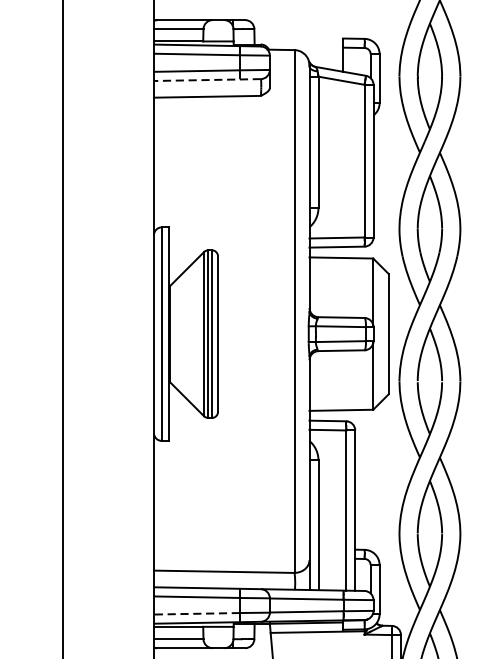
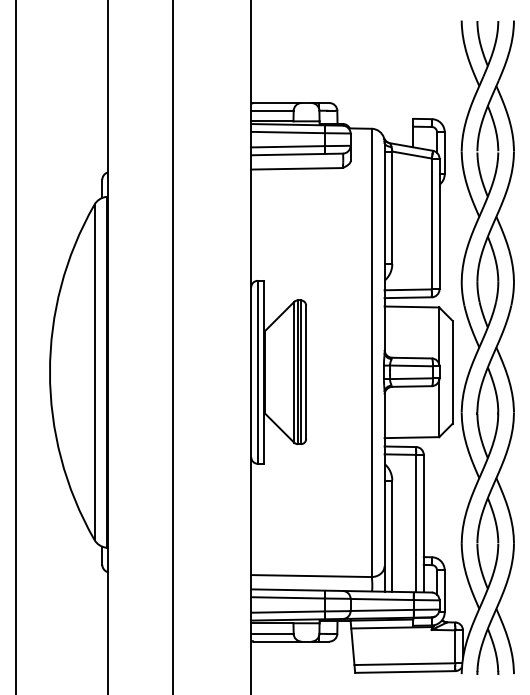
line: (207, 80) -> (297, 154), dashed -> solid
line: (197, 614) -> (288, 612), dashed -> solid

